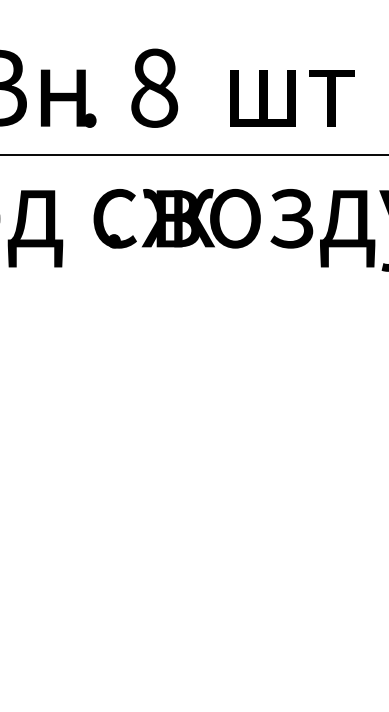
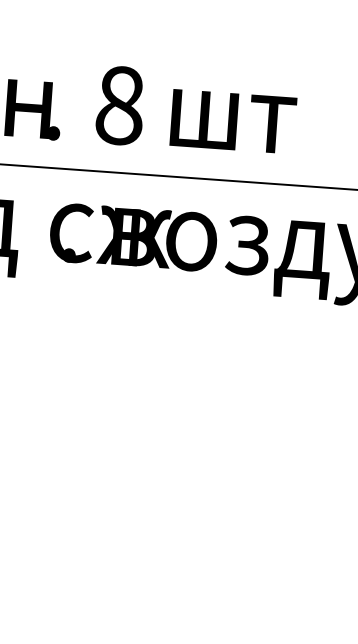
text: (292, 98) -> (233, 122), moved

